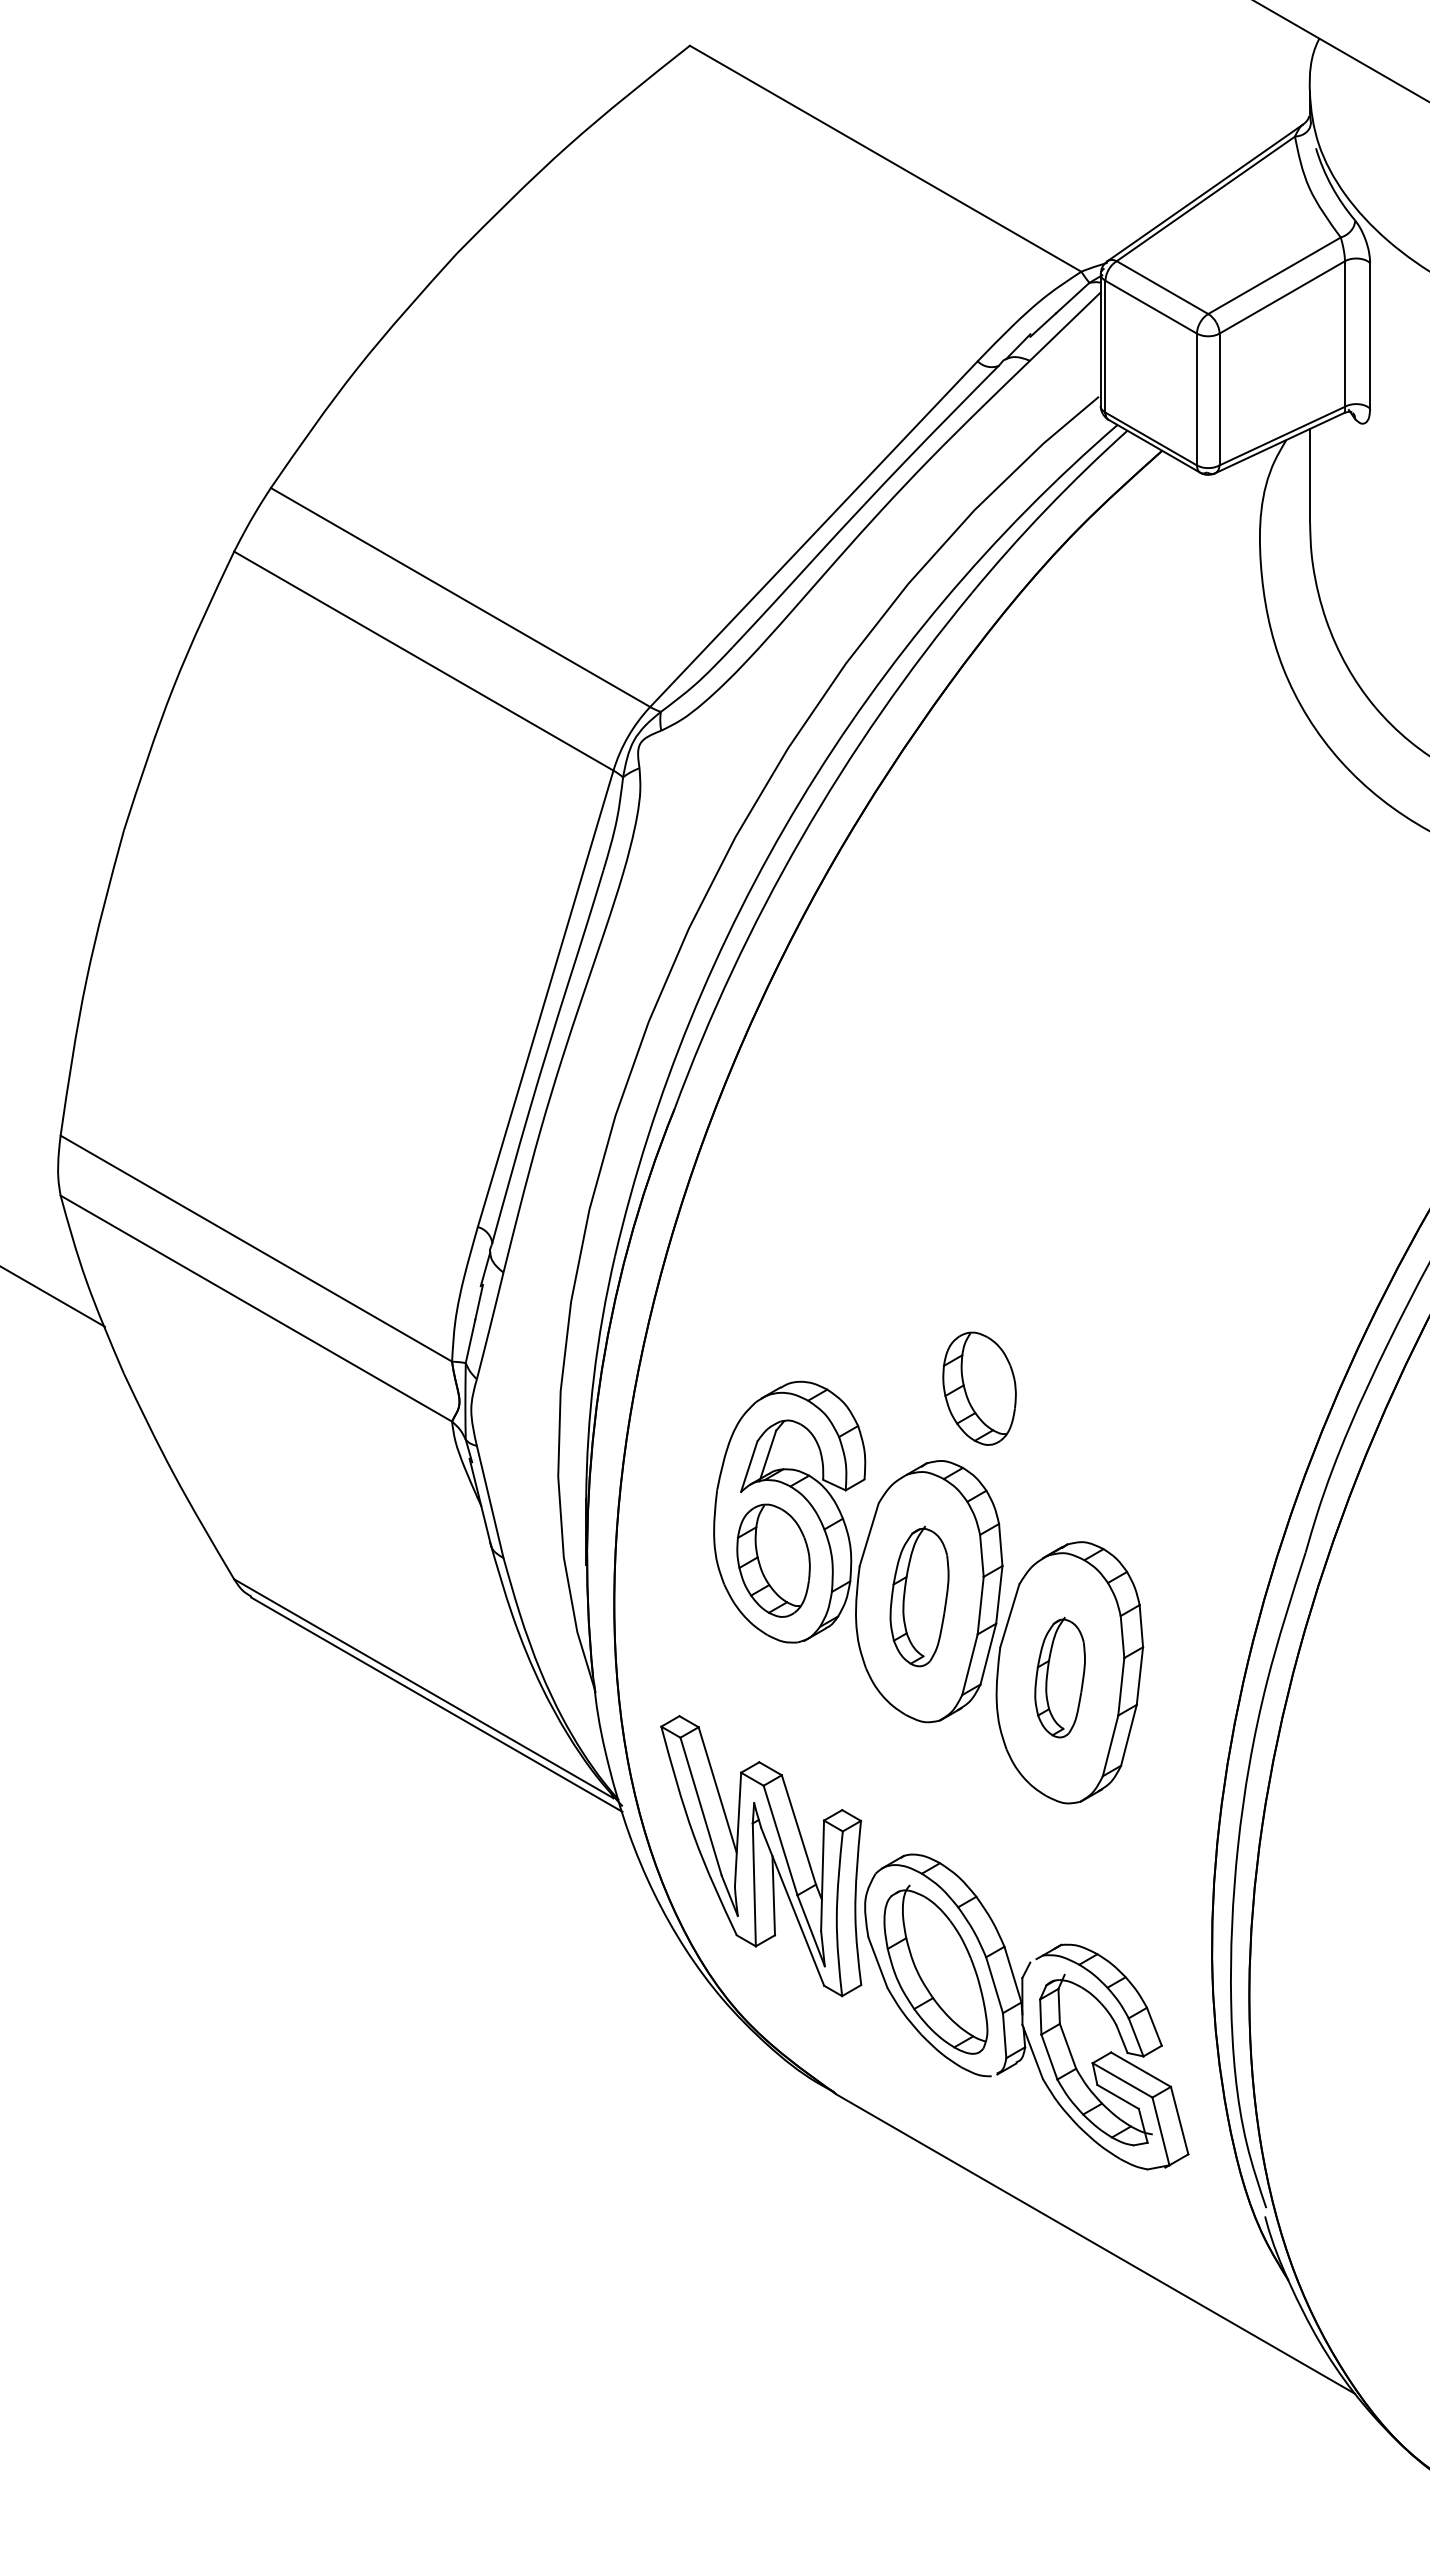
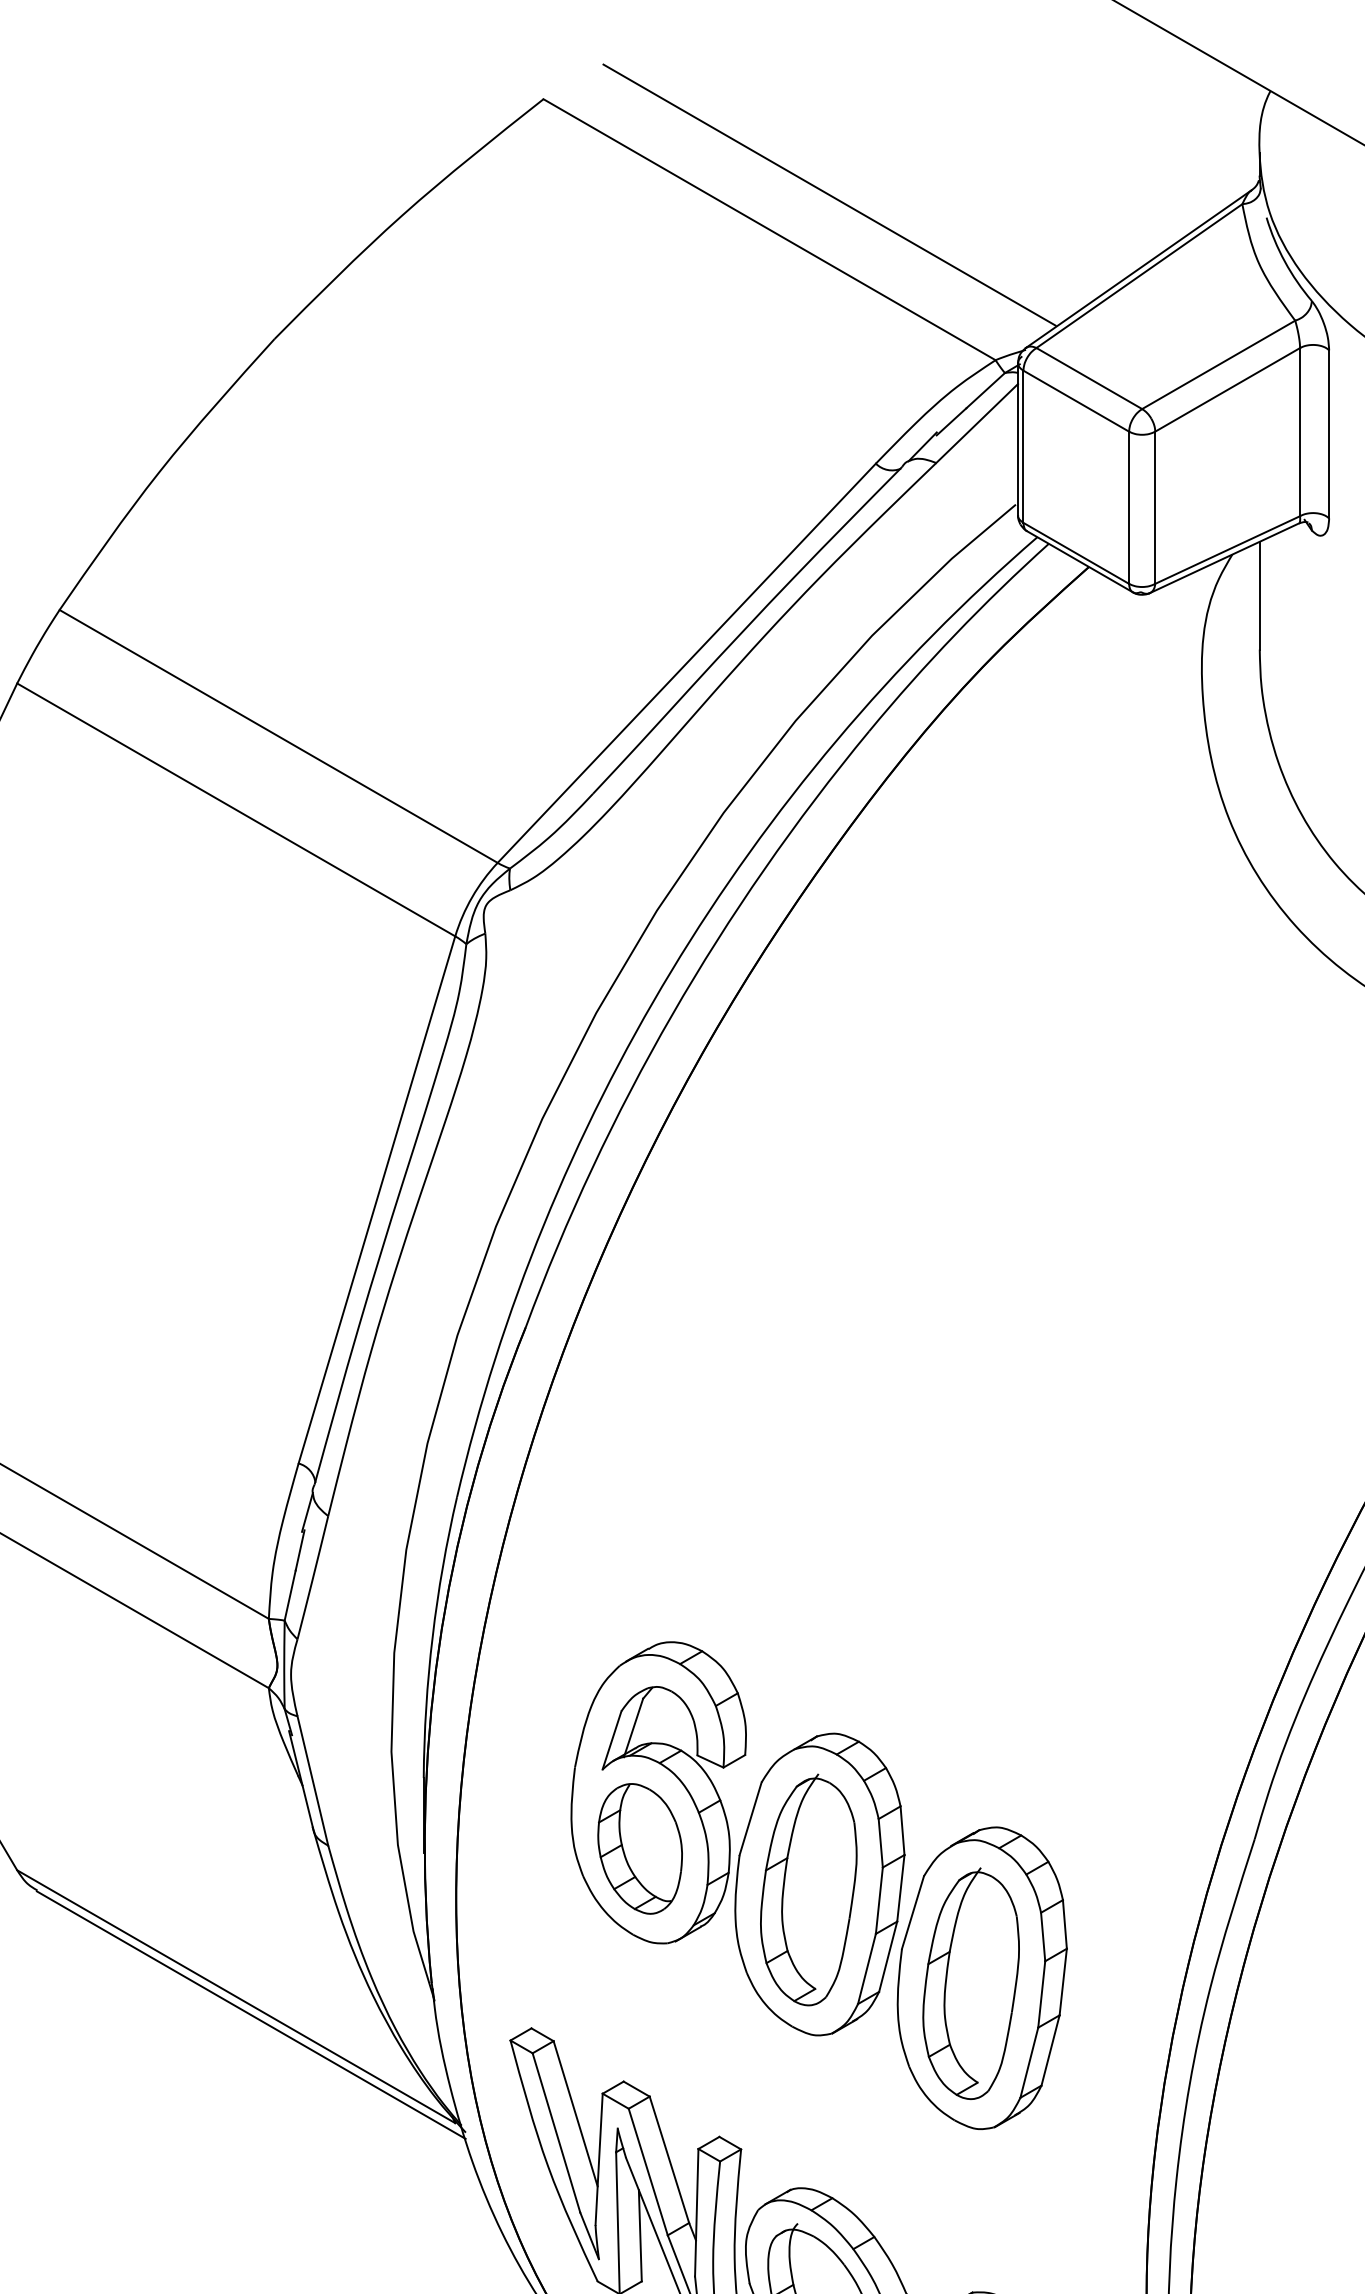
line: (937, 128) -> (829, 194), added
part: (979, 1388) -> (877, 1649), removed
part: (919, 1596) -> (808, 1890), size x1.43
part: (1059, 1677) -> (970, 1983), size x1.67

